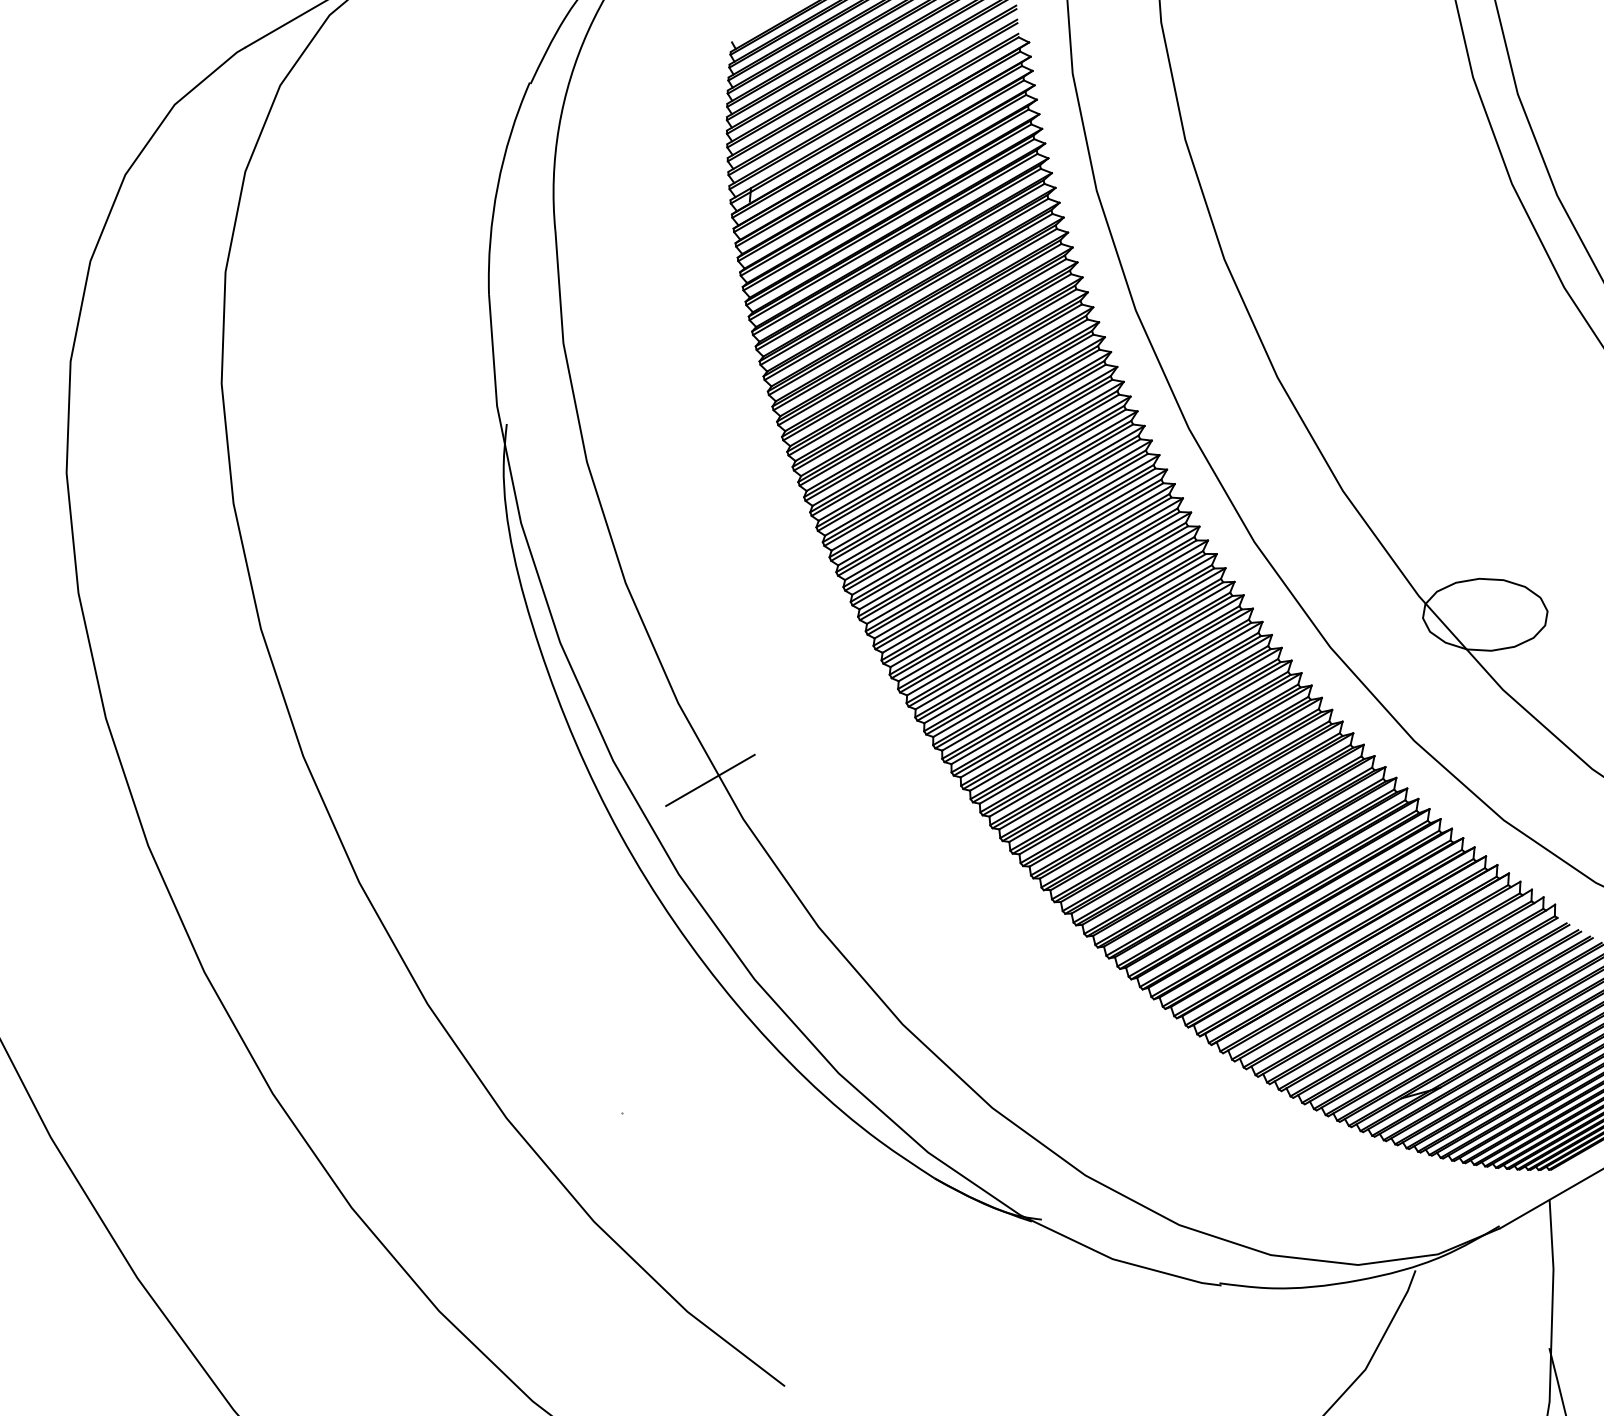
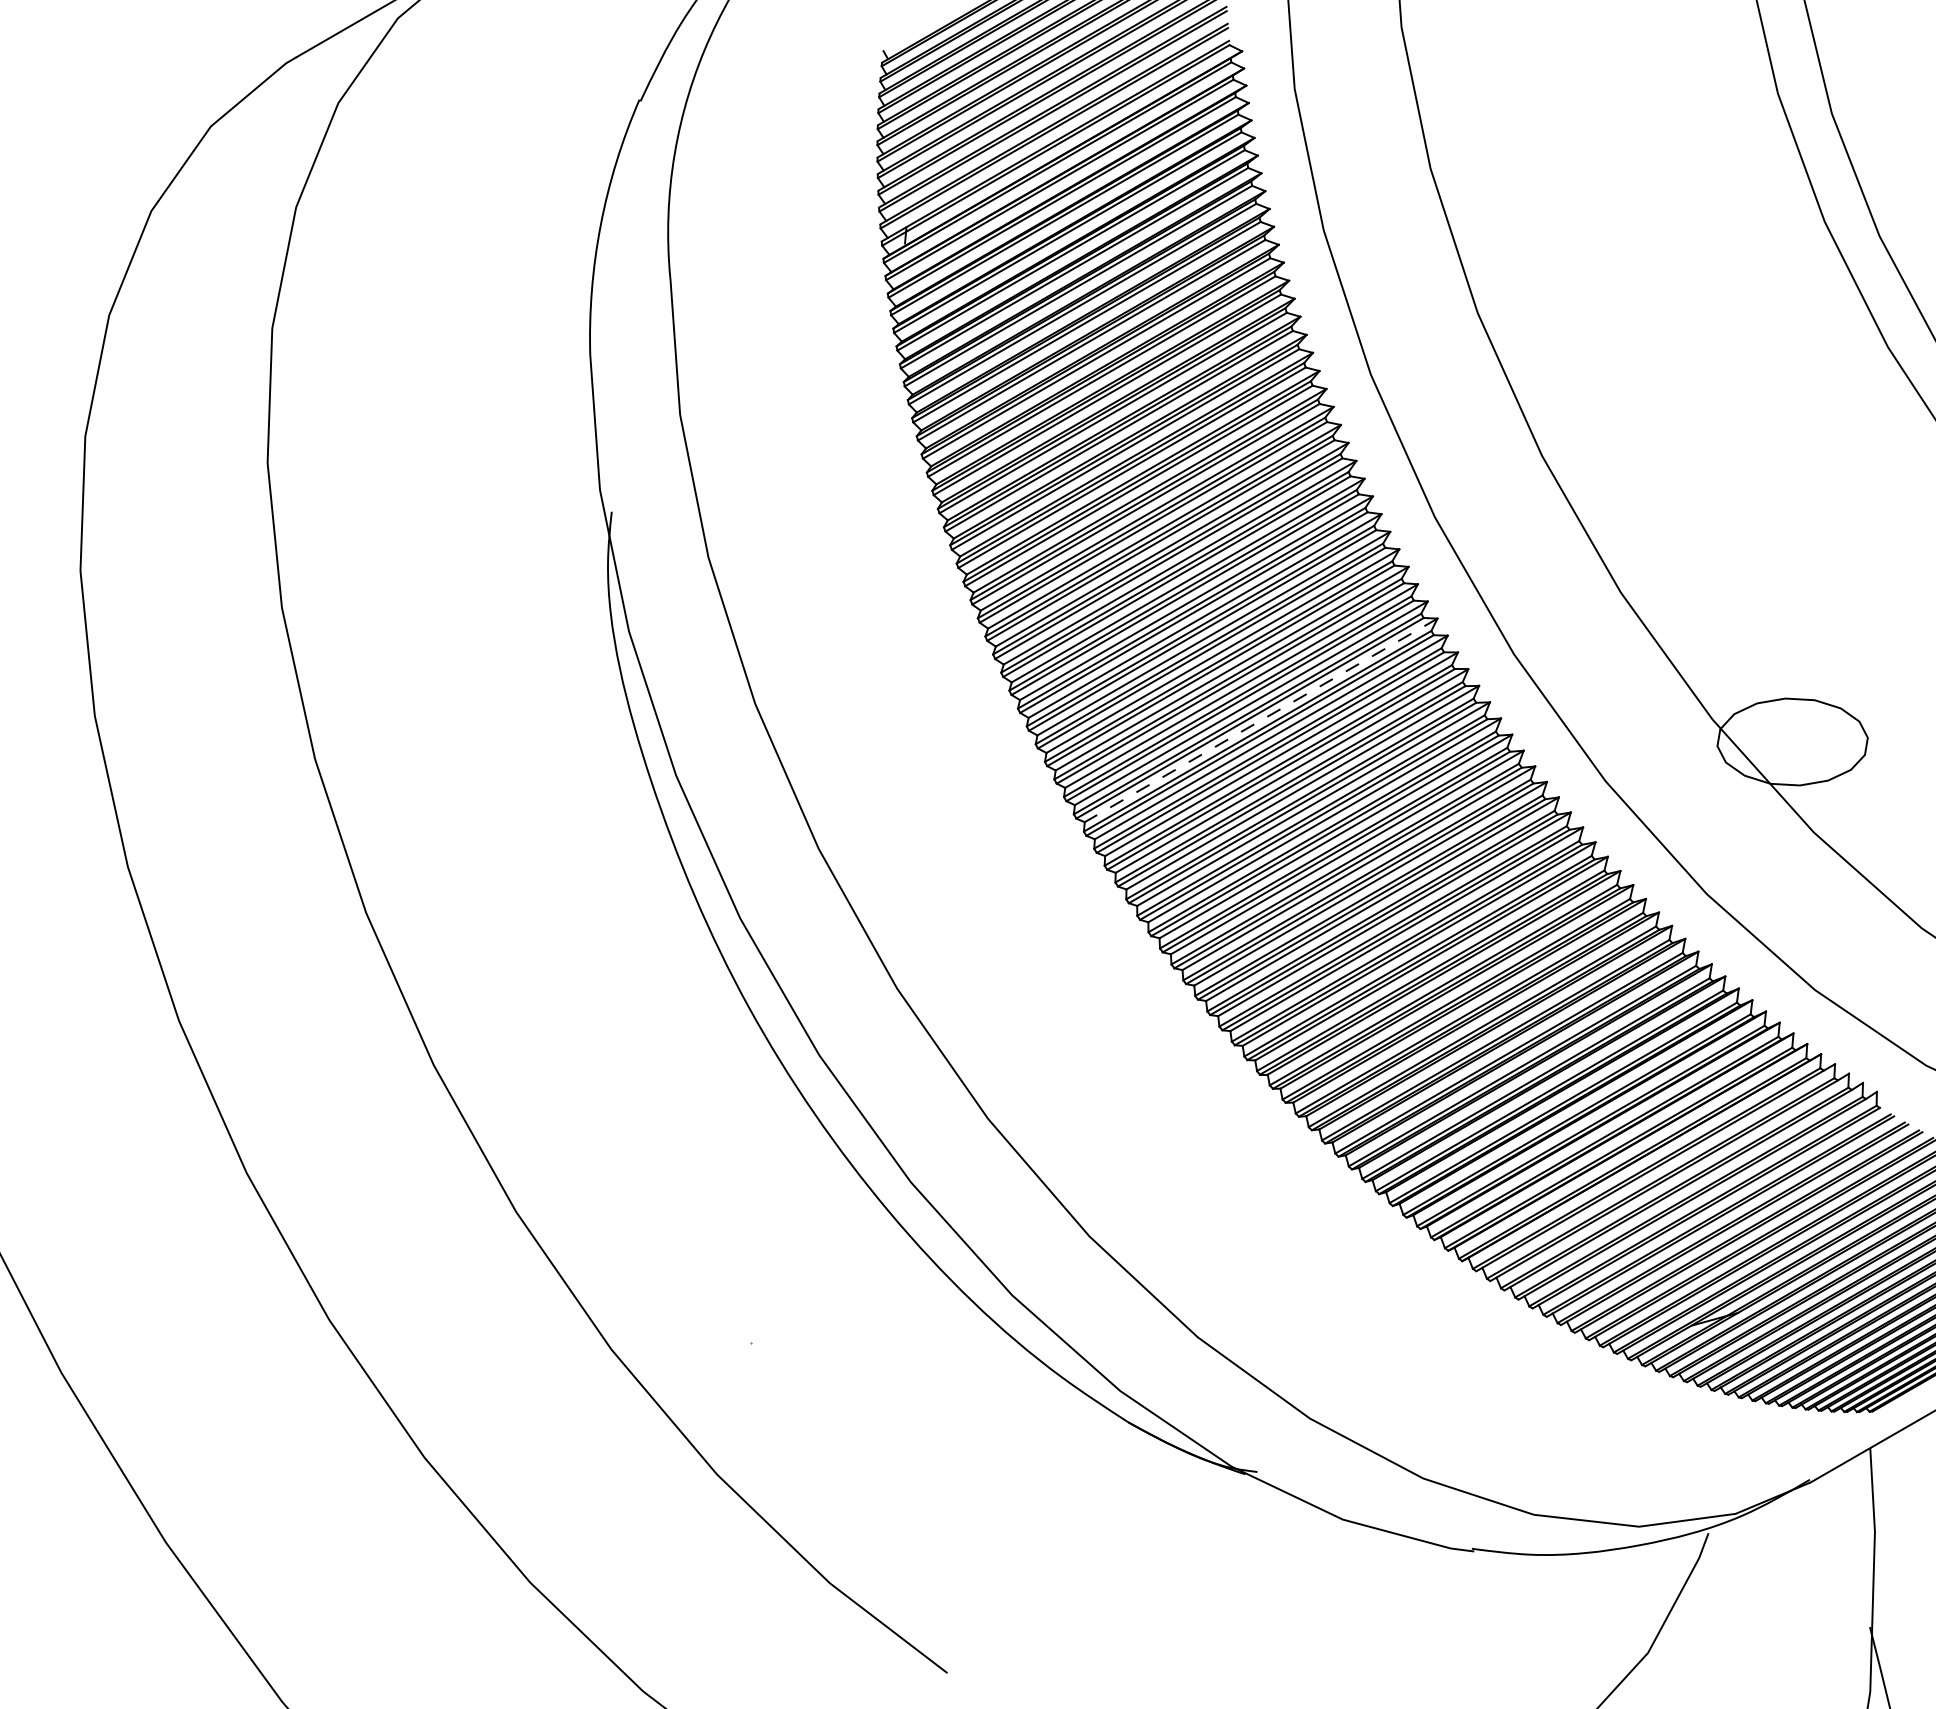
line: (1045, 596) -> (1261, 720), solid -> dashed
line: (710, 780) -> (857, 941), removed

